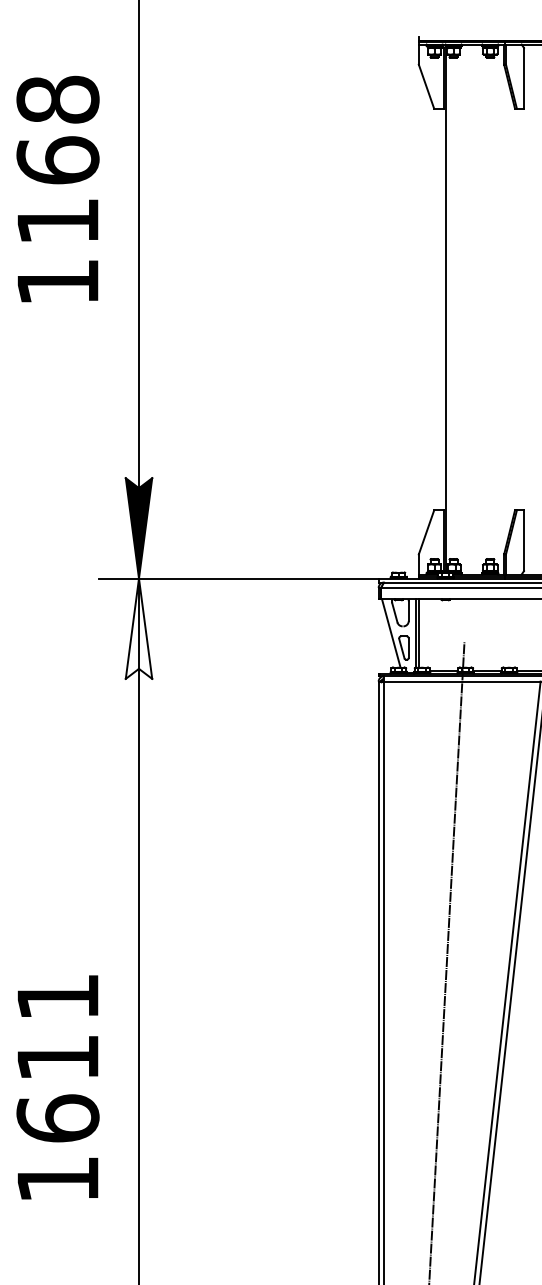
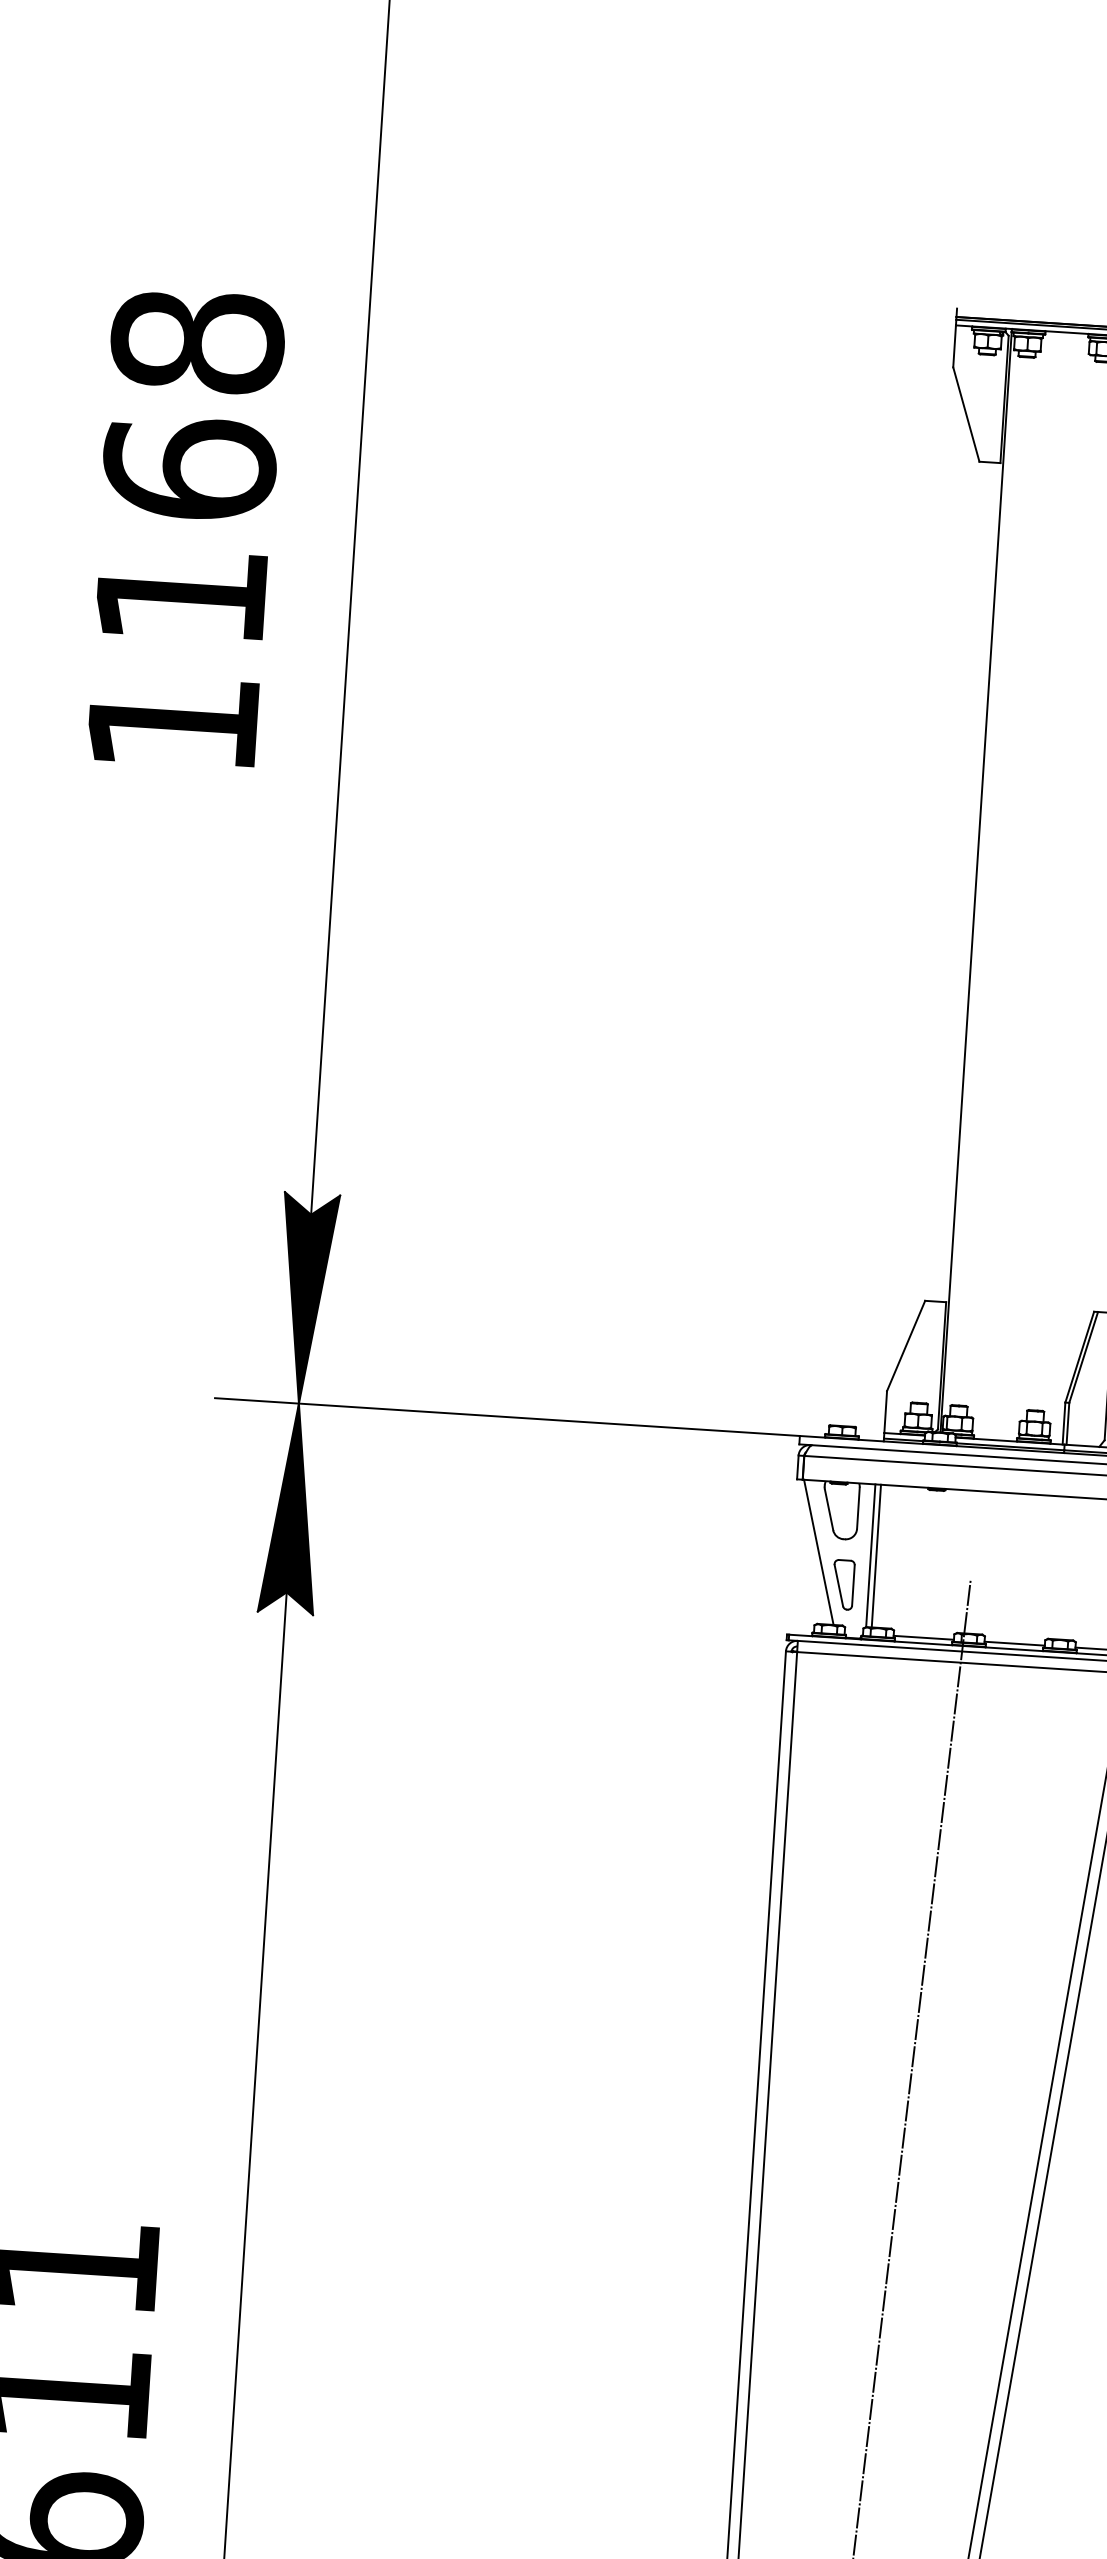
text: (57, 188) -> (184, 527), moved
fill: (138, 628) -> (291, 1507), added

